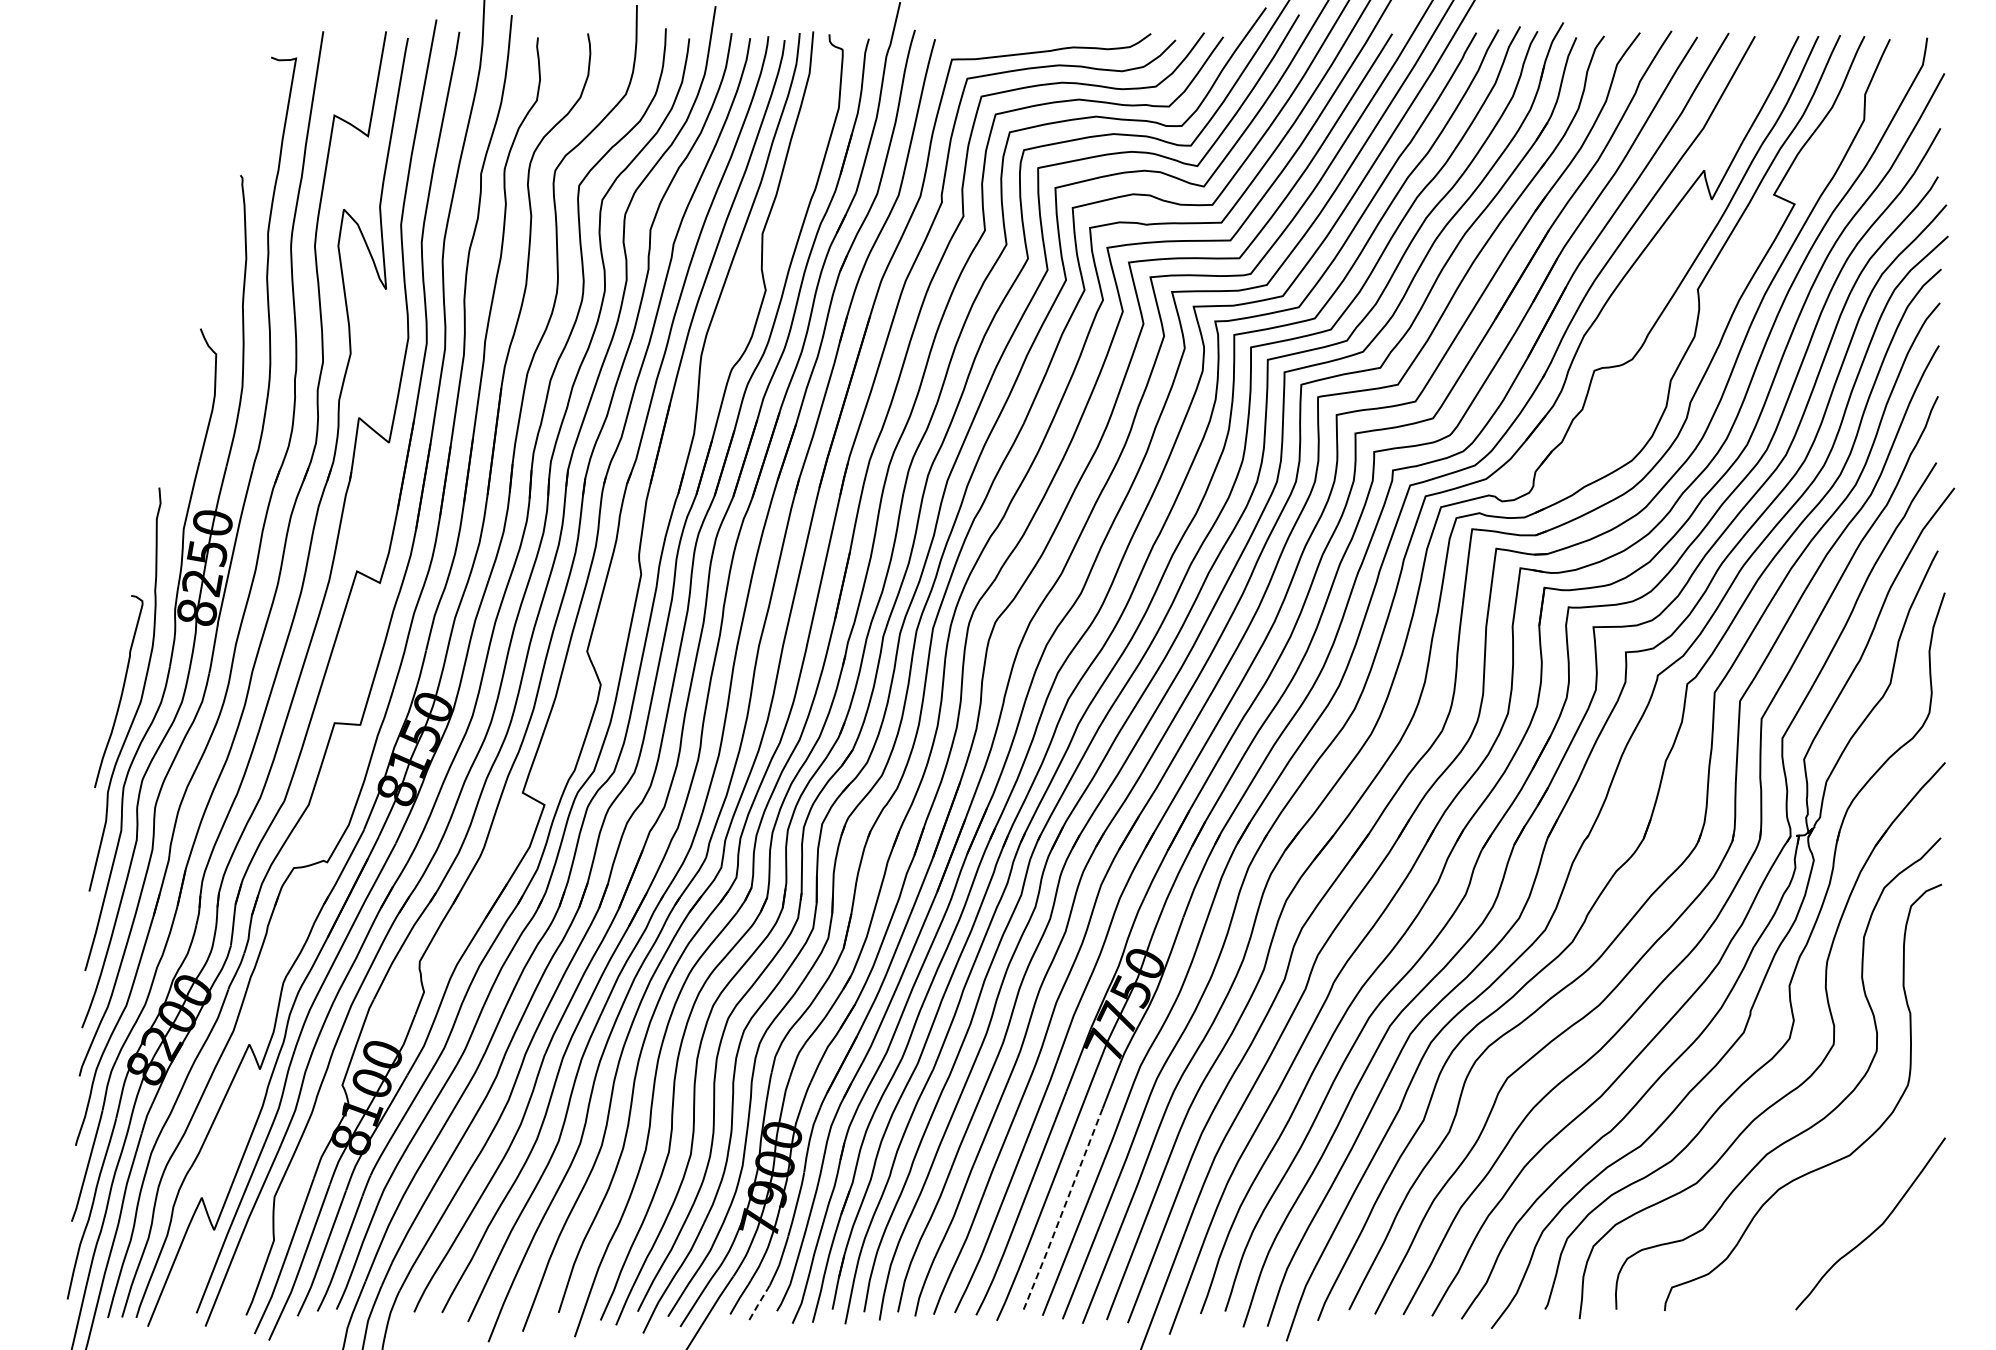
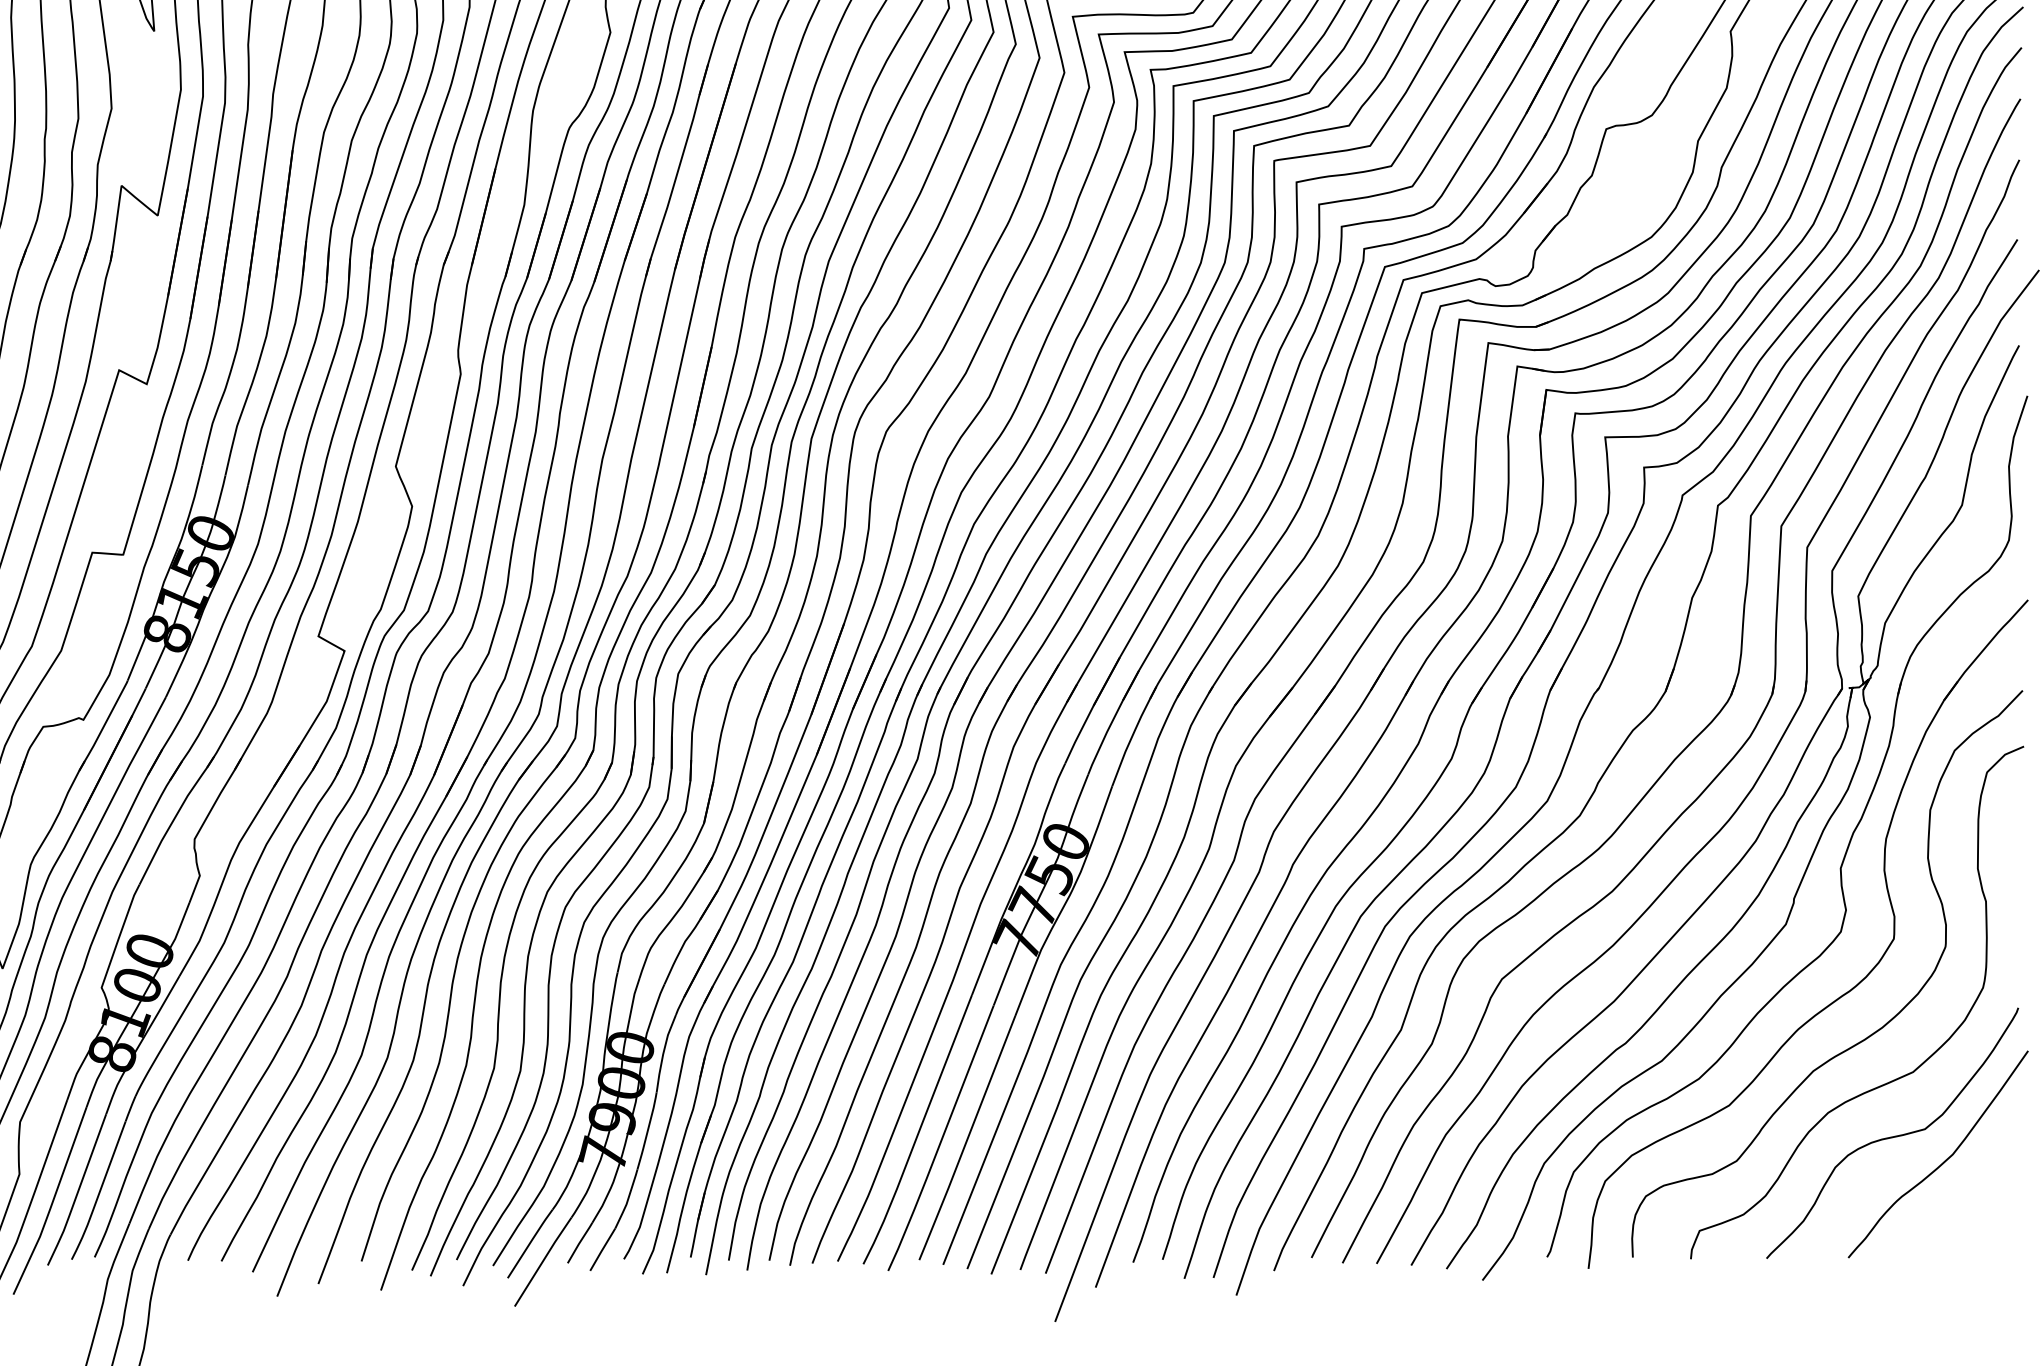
curve: (1832, 1208) -> (1892, 1135), added
line: (1062, 1211) -> (967, 1139), dashed -> solid
line: (759, 1303) -> (602, 1250), dashed -> solid

